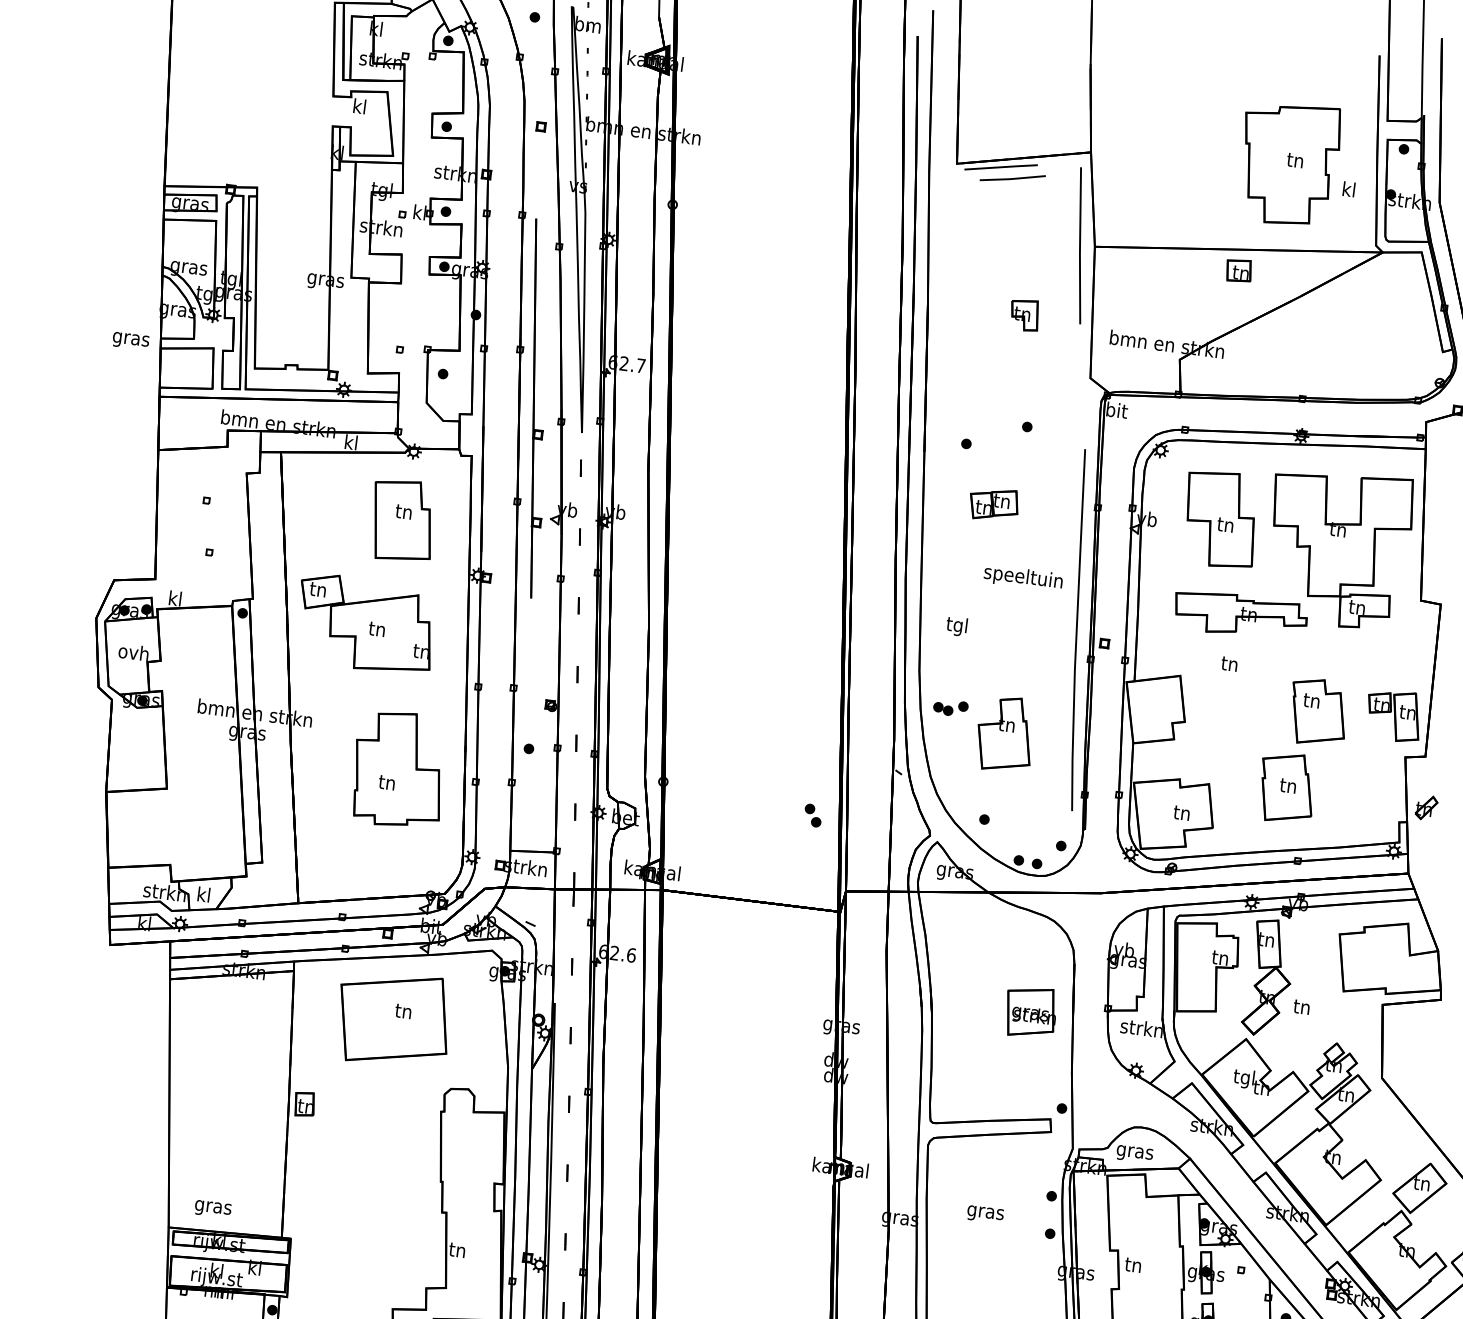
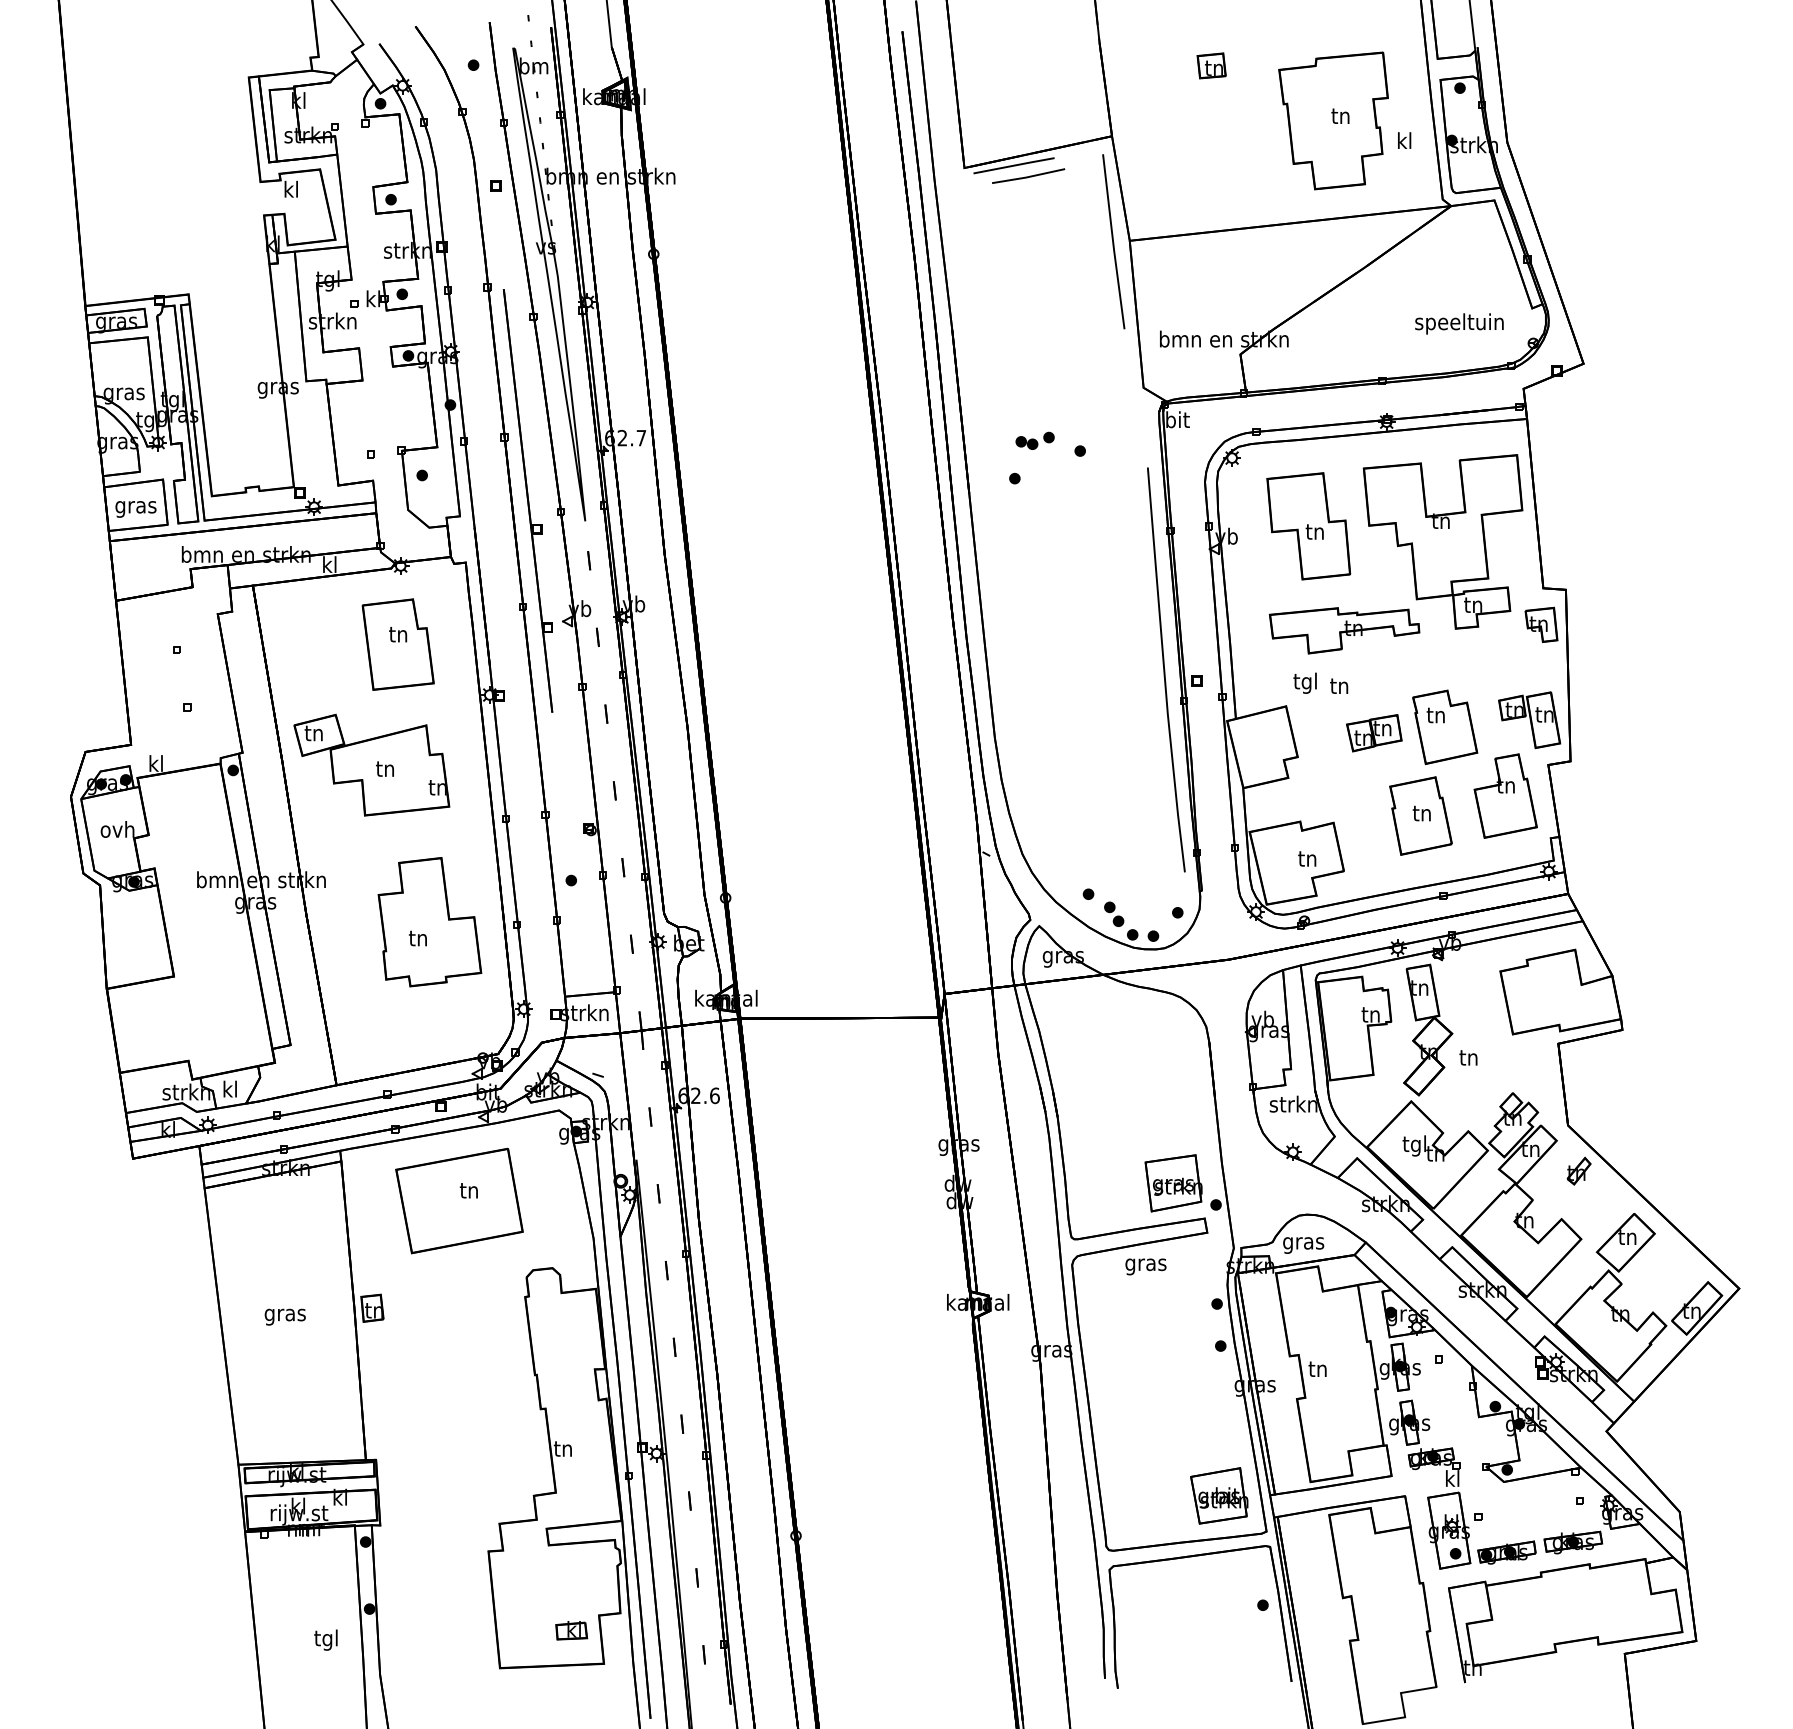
part: (1238, 270) -> (1211, 65), moved
part: (1024, 314) -> (1541, 624), moved
text: (130, 341) -> (135, 509), moved
part: (994, 504) -> (1374, 733), moved
text: (1023, 577) -> (1459, 323), moved
text: (956, 625) -> (1304, 682), moved
part: (950, 707) -> (1034, 440), moved
part: (1005, 733) -> (1505, 795), moved
part: (1426, 807) -> (1578, 1170), moved
part: (813, 814) -> (1114, 913), moved
part: (1030, 1012) -> (1173, 1183), moved
text: (212, 1208) -> (284, 1316), moved
text: (985, 1214) -> (1145, 1266), moved

